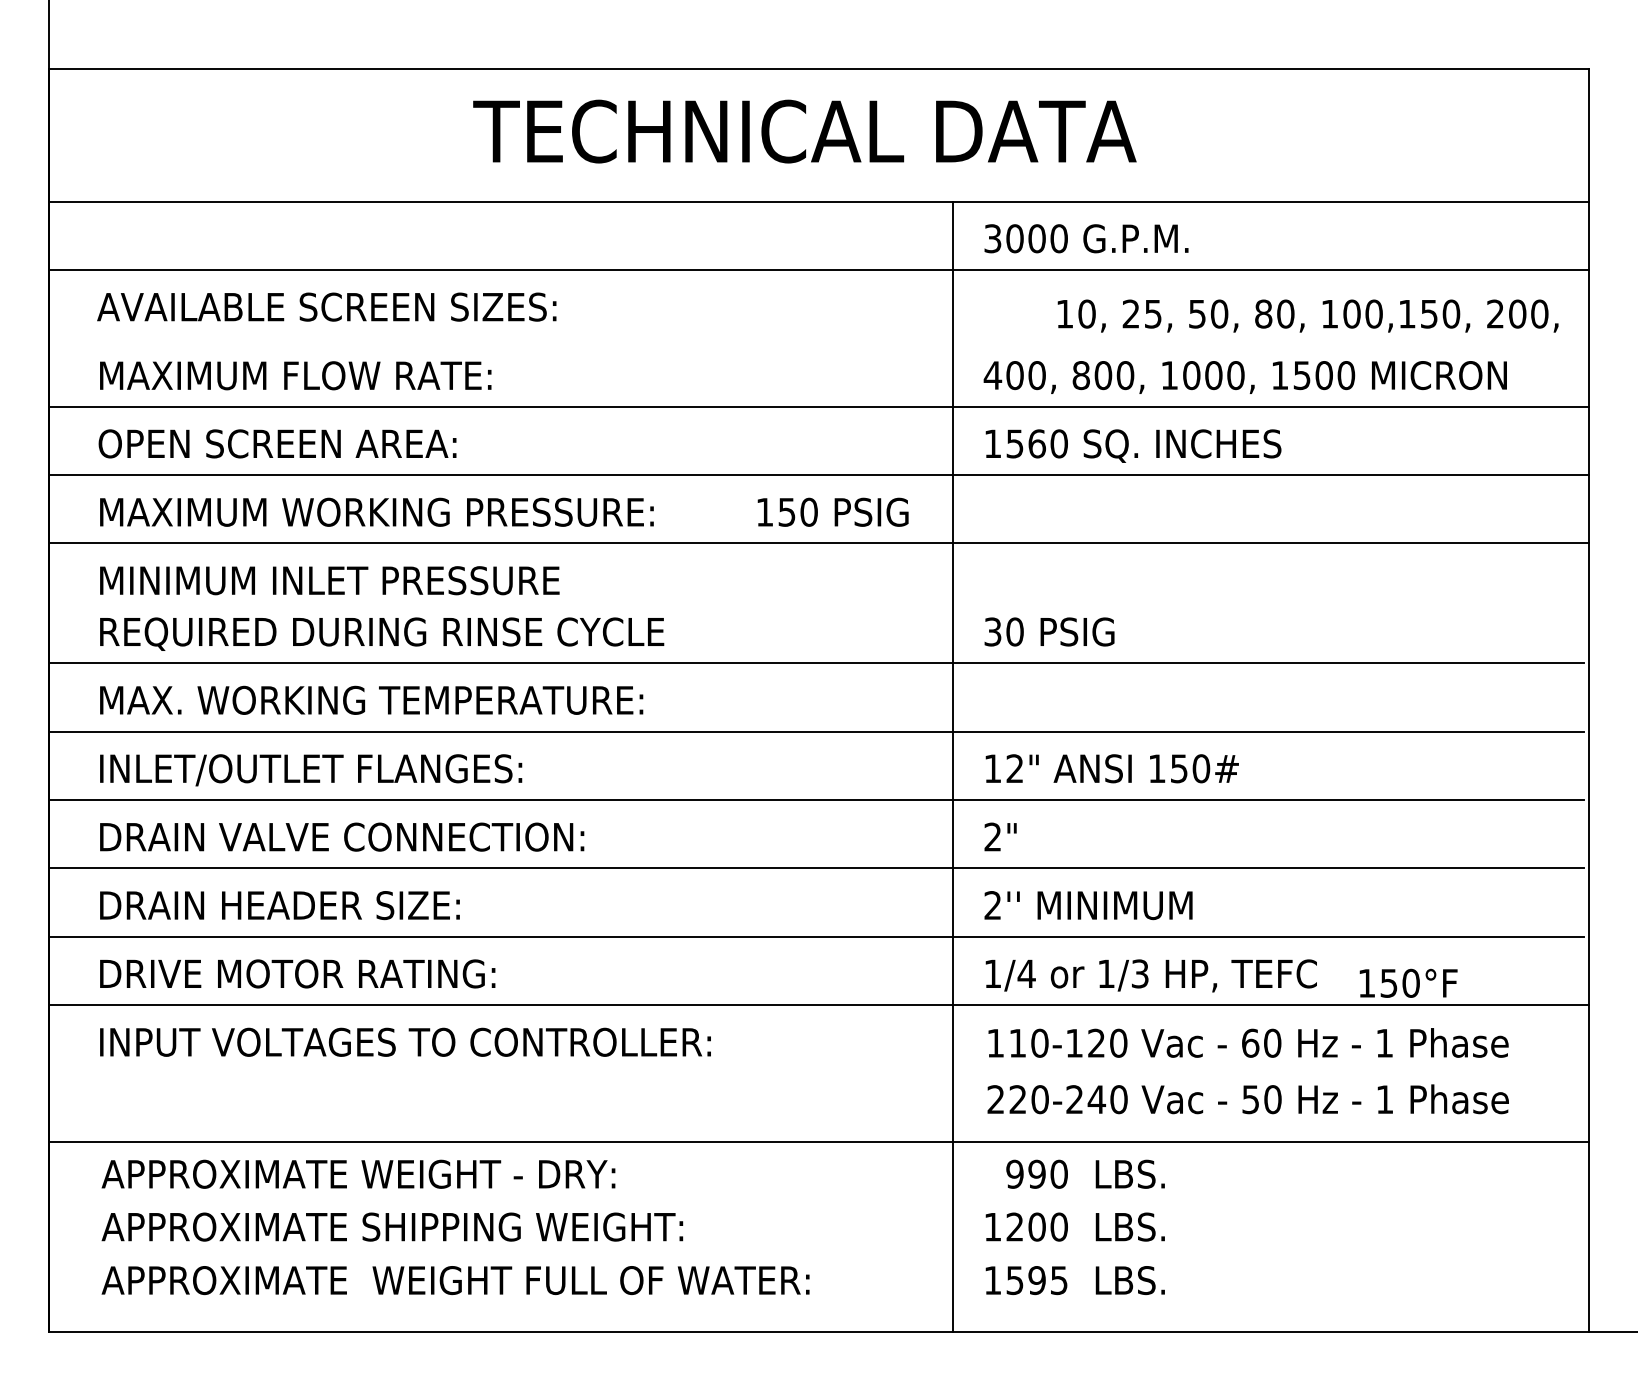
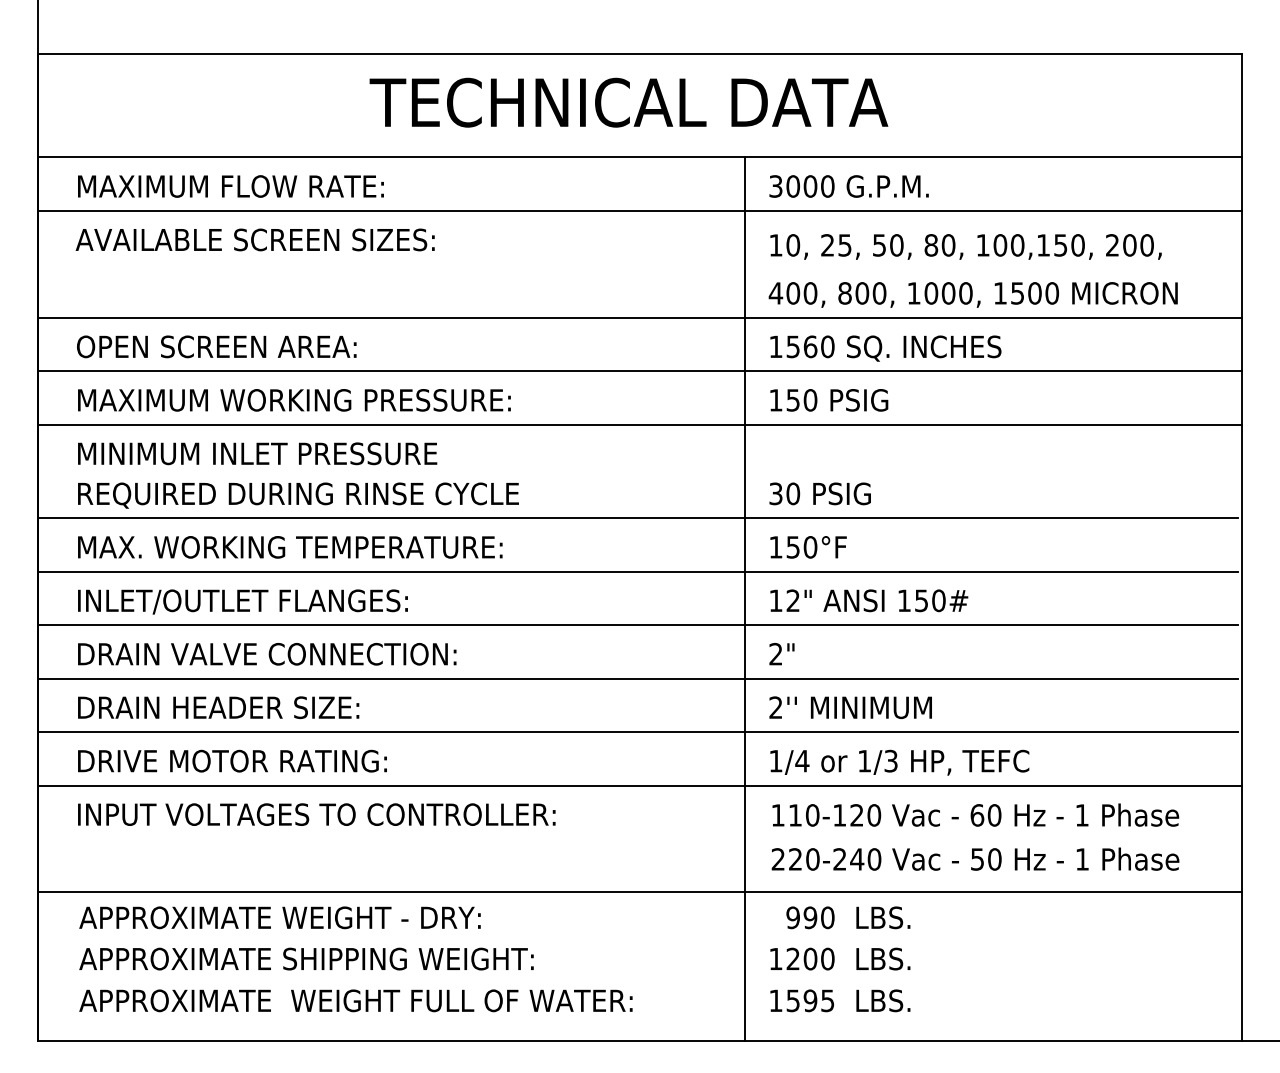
text: (1307, 315) -> (965, 246), moved
text: (295, 375) -> (230, 186), moved
text: (832, 511) -> (828, 399), moved
text: (1408, 982) -> (808, 546), moved

